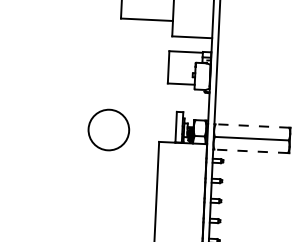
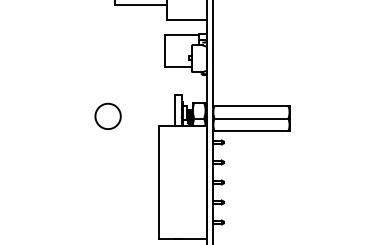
line: (252, 125) -> (251, 105), dashed -> solid
circle: (108, 128) -> (107, 115), size x0.62
line: (251, 151) -> (251, 131), dashed -> solid

